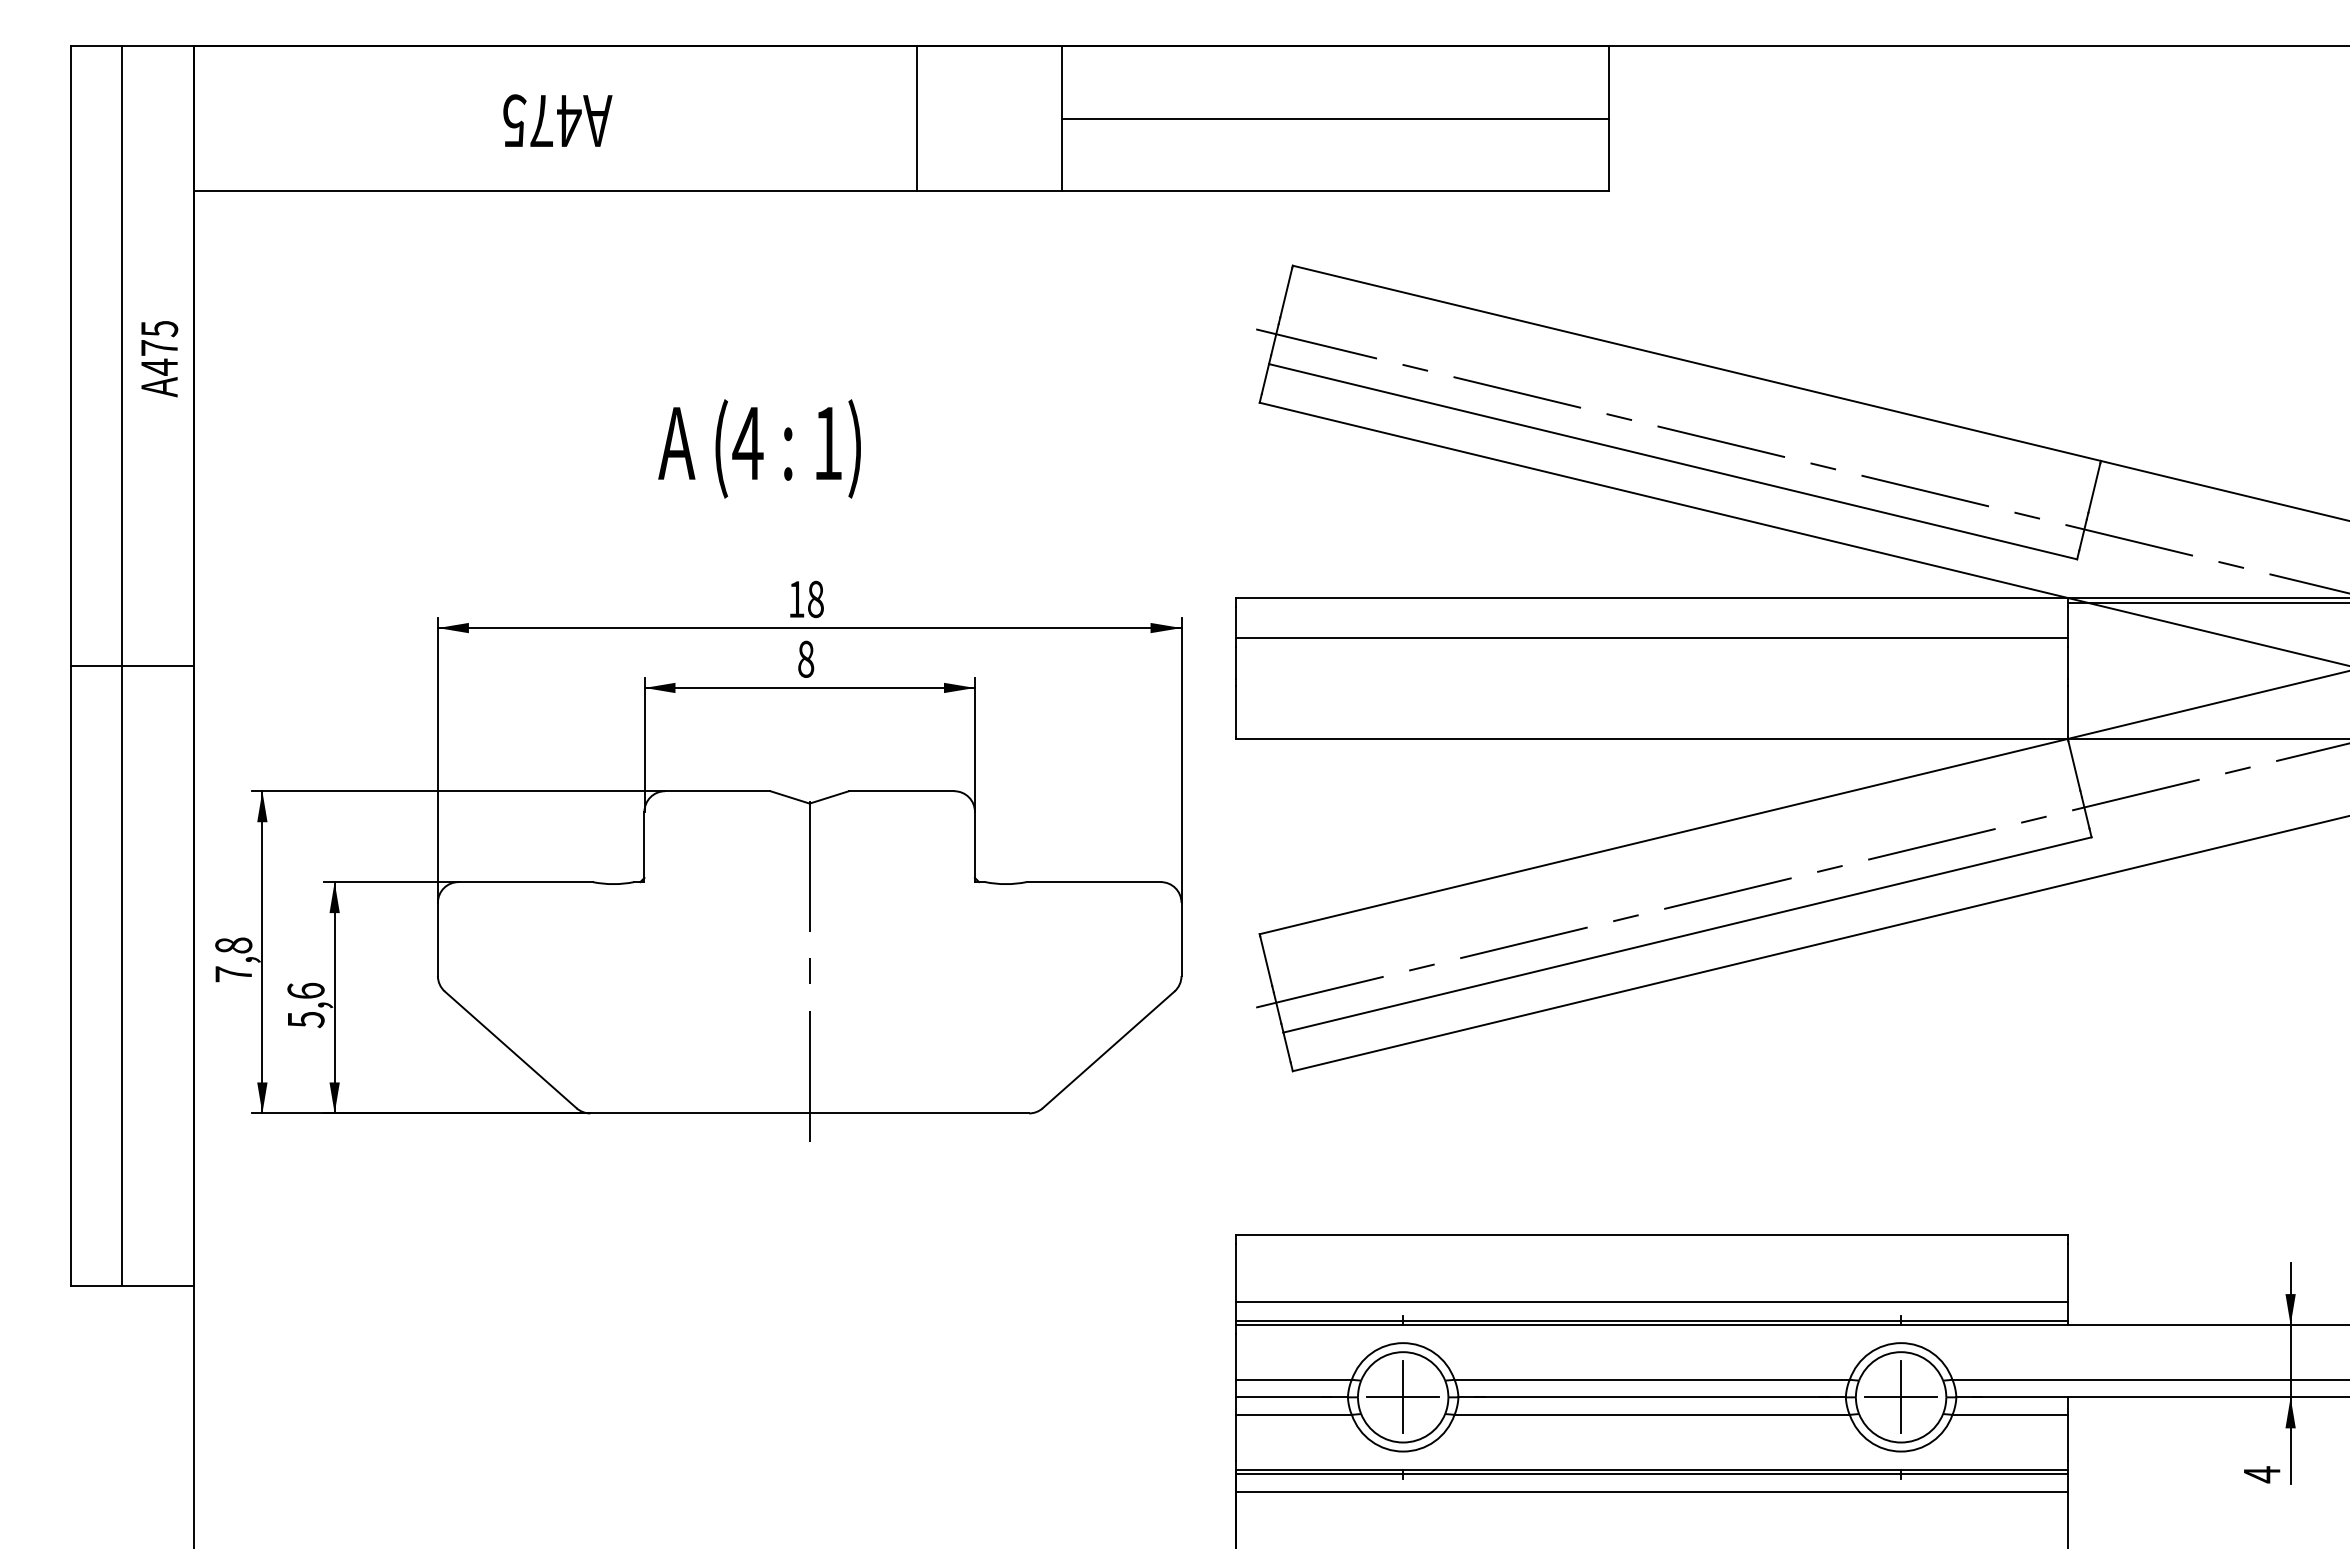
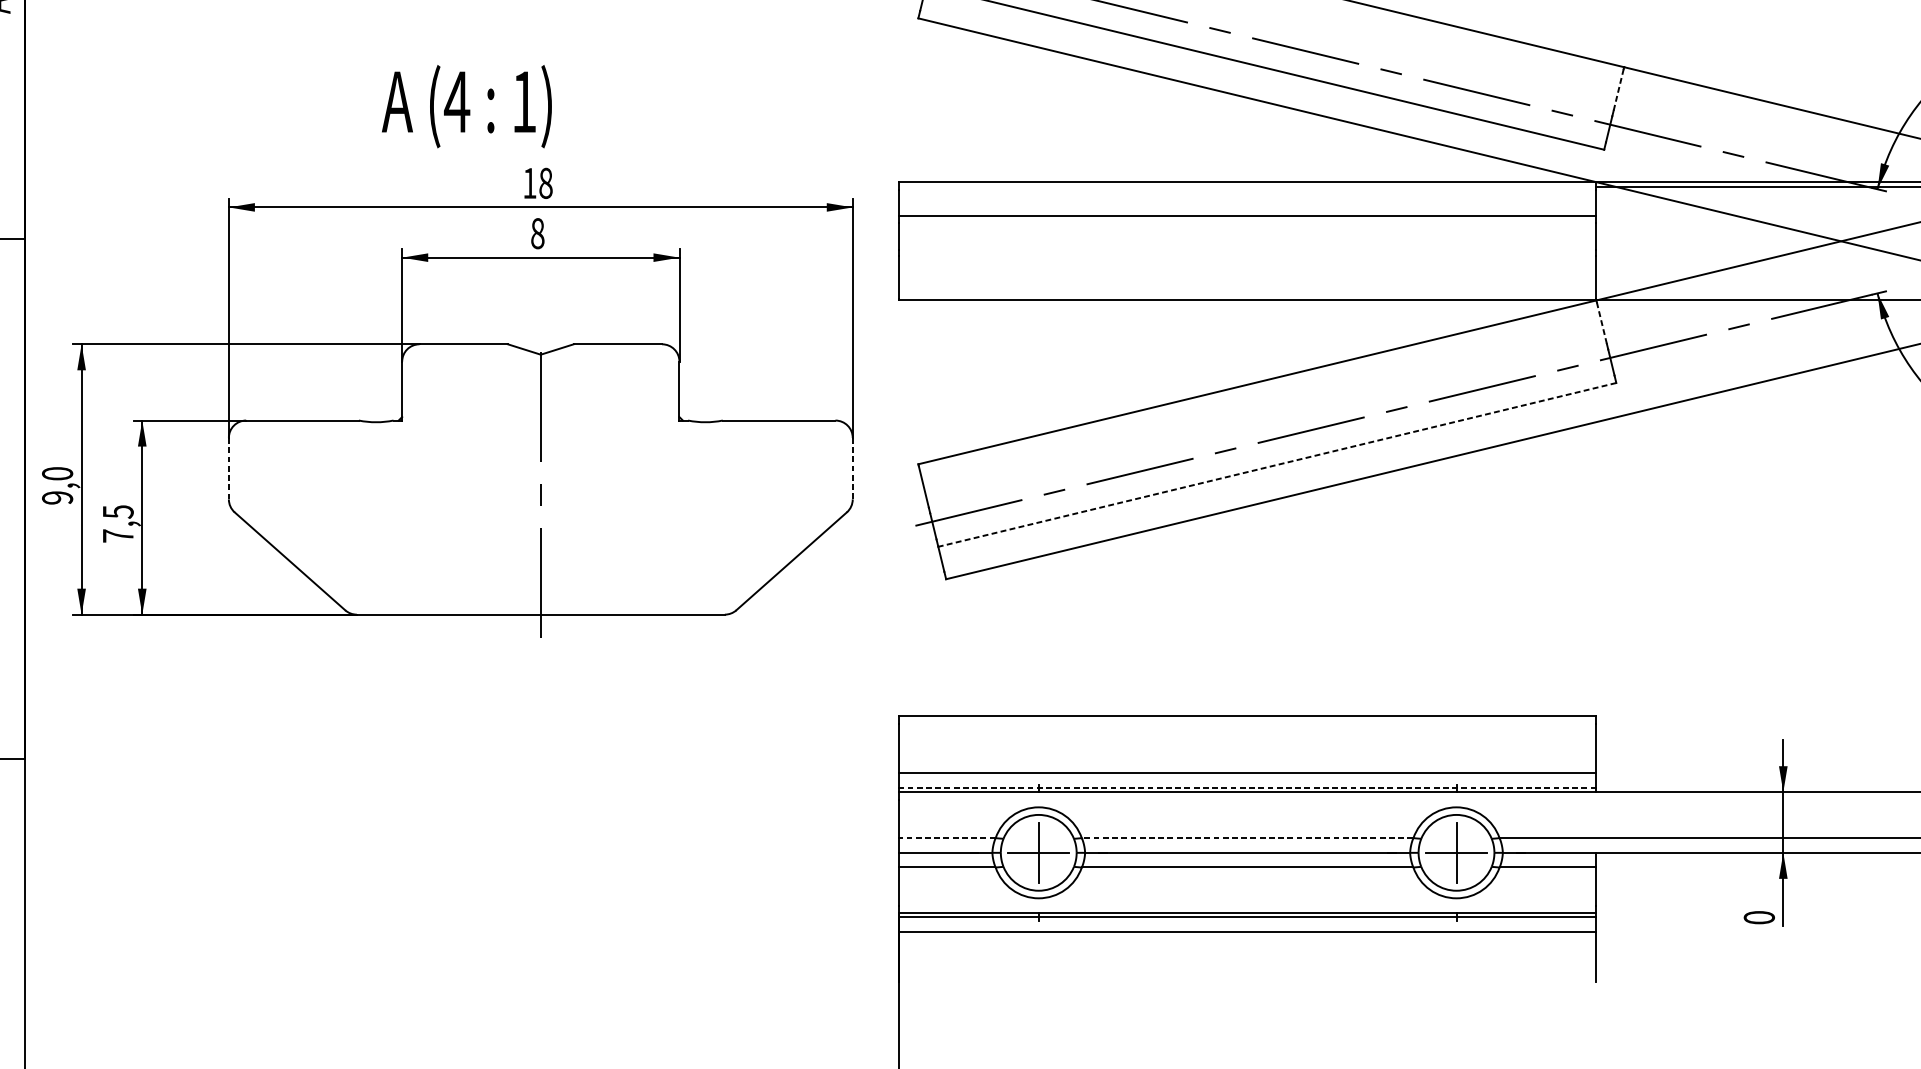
text: (759, 448) -> (466, 106), moved
line: (2094, 487) -> (1618, 89), solid -> dashed
line: (2074, 765) -> (1601, 322), solid -> dashed
line: (1687, 934) -> (1277, 464), solid -> dashed
line: (437, 939) -> (228, 468), solid -> dashed
line: (1181, 939) -> (852, 468), solid -> dashed
text: (233, 959) -> (57, 485), 7,8 -> 9,0
text: (305, 1005) -> (117, 524), 5,6 -> 7,5
line: (1652, 1320) -> (1247, 788), solid -> dashed
line: (1294, 1380) -> (947, 838), solid -> dashed
line: (1651, 1380) -> (1247, 838), solid -> dashed
text: (2261, 1474) -> (1758, 917), 4 -> 0

